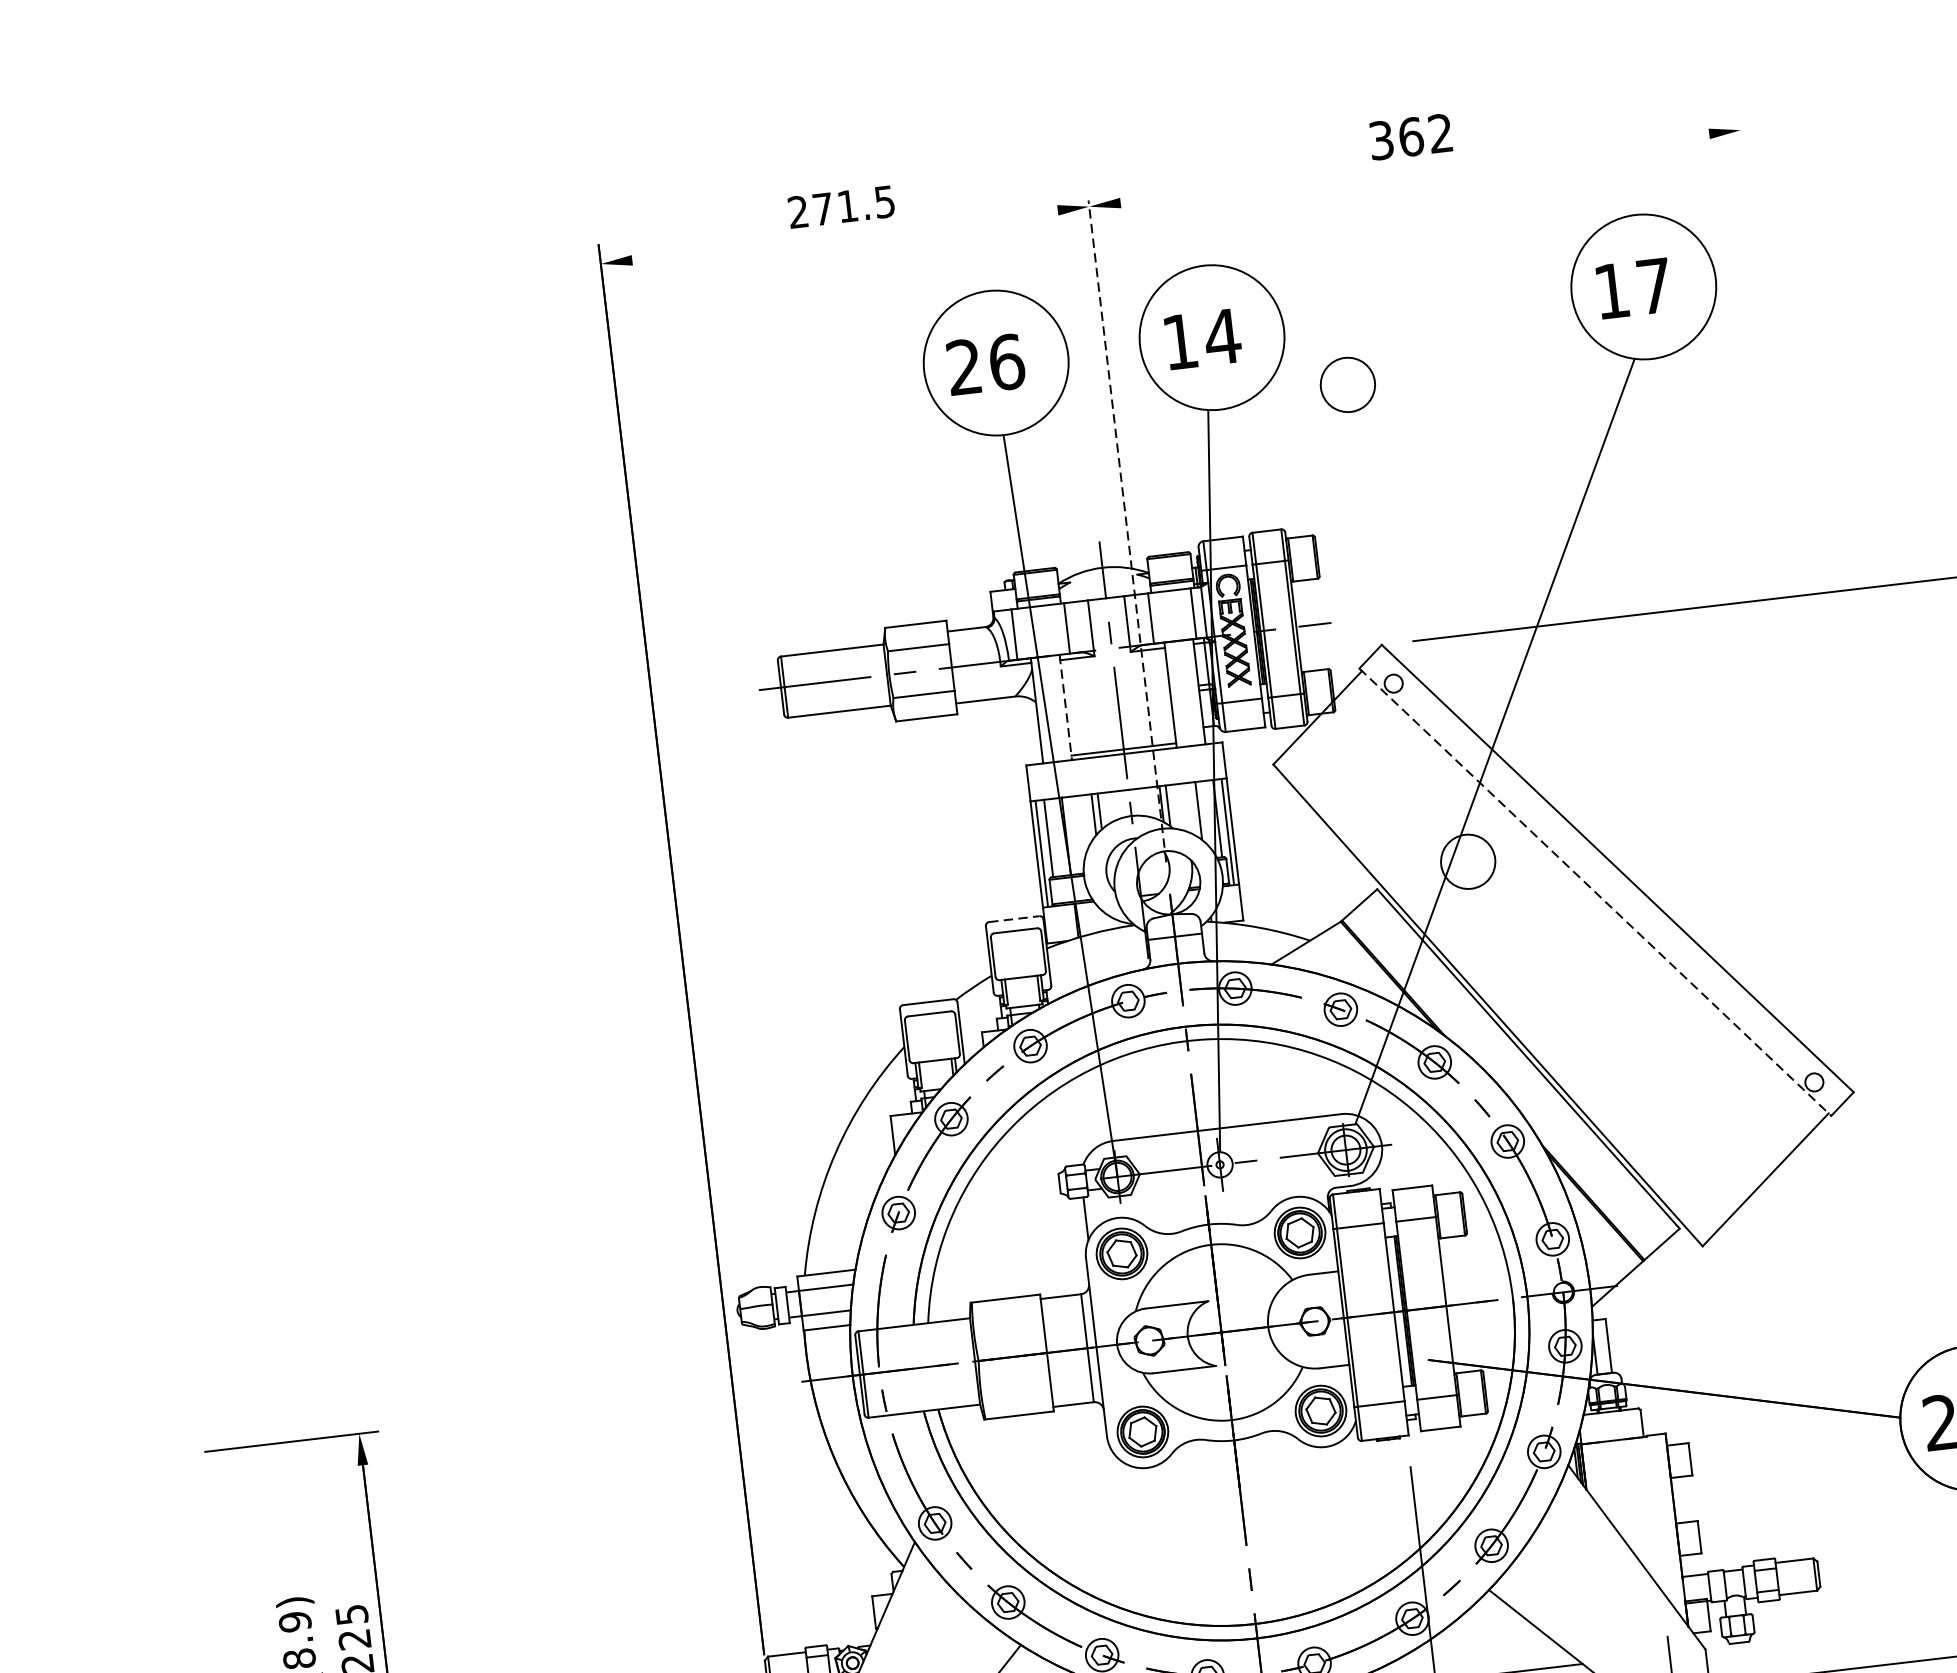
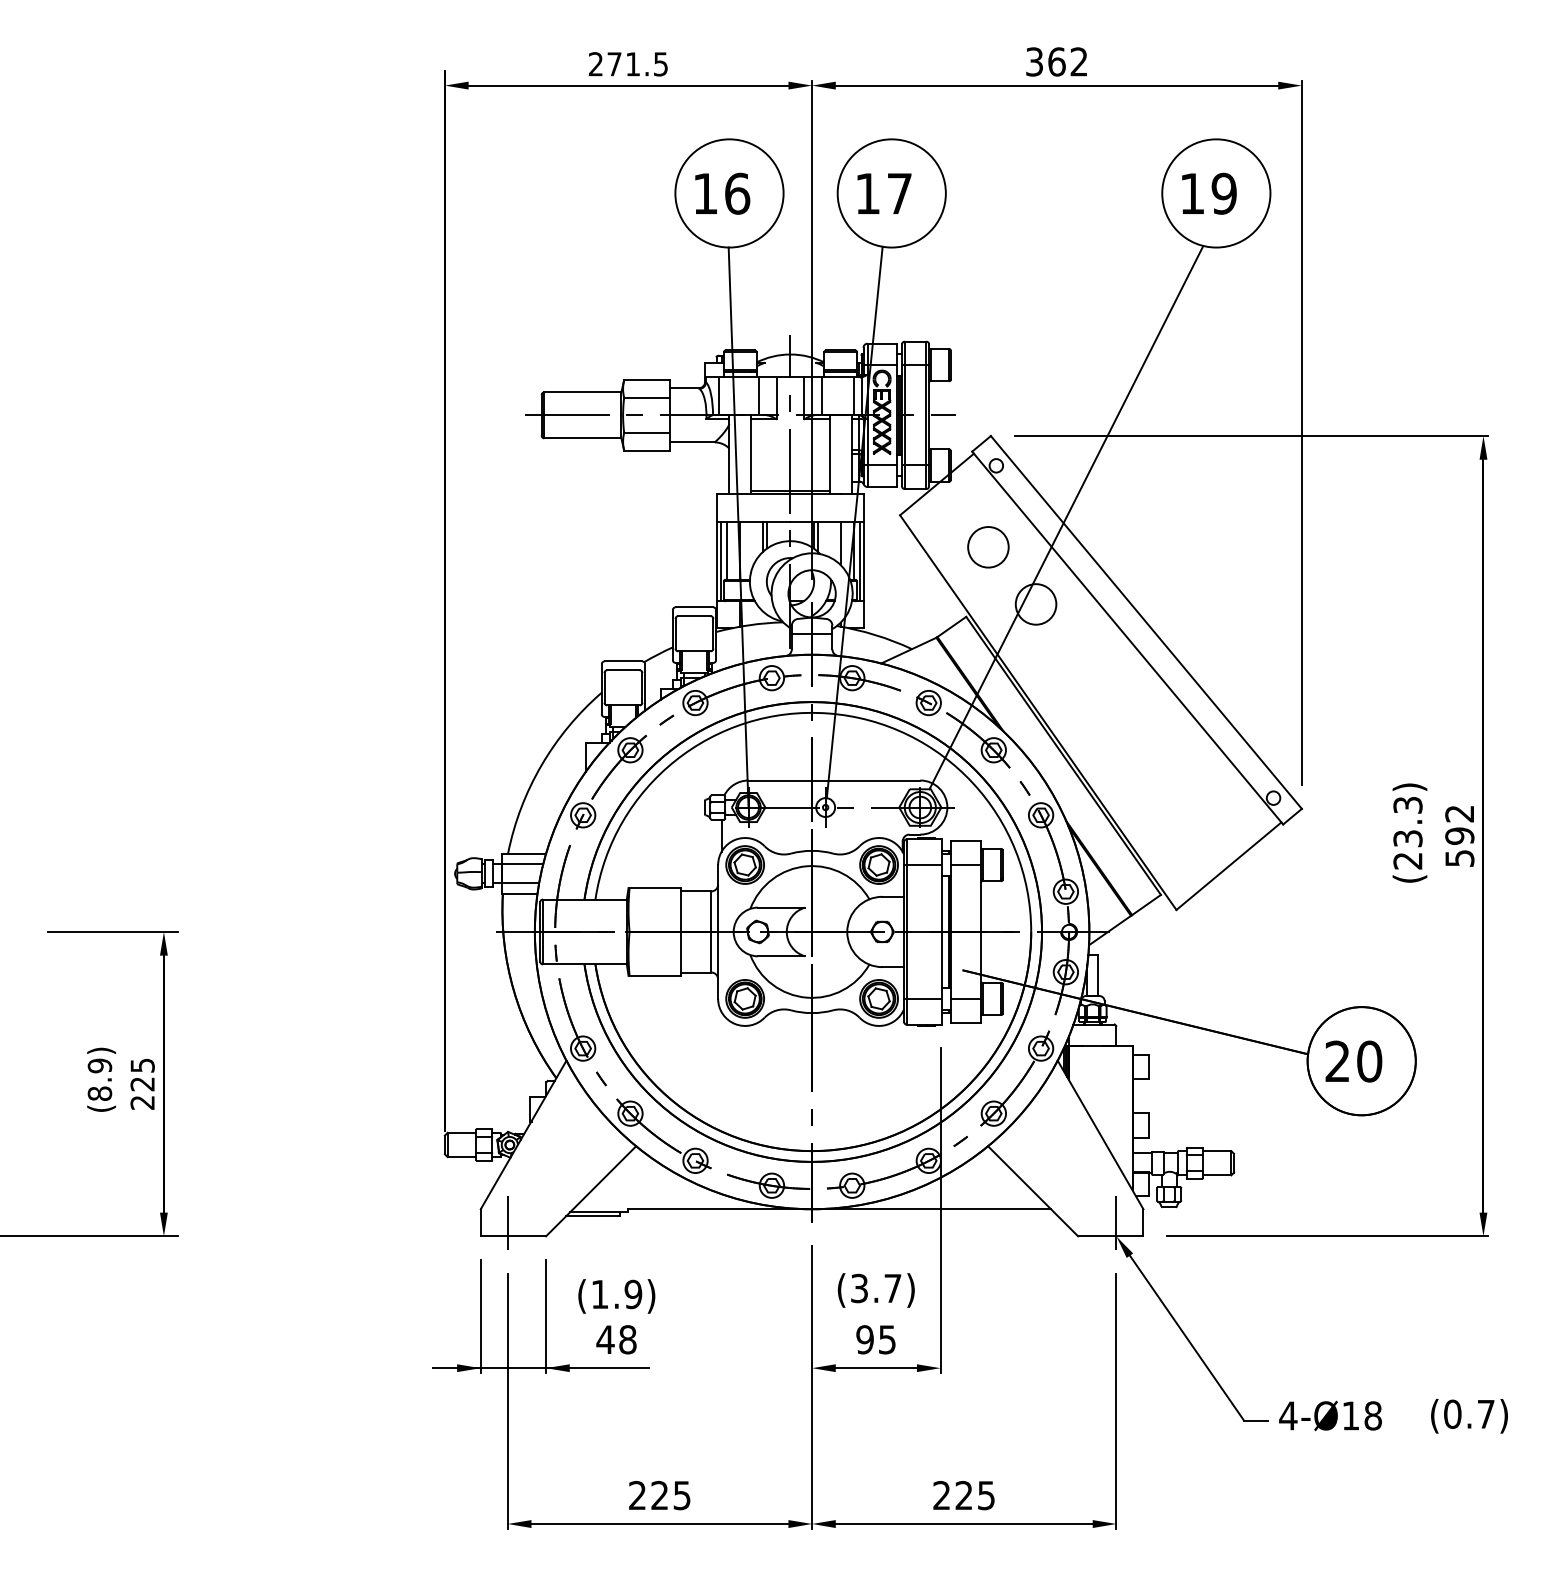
line: (1414, 168) -> (1056, 85), added
line: (844, 235) -> (628, 85), added
text: (1653, 285) -> (1223, 193), 17 -> 19
text: (1222, 336) -> (899, 193), 14 -> 17
text: (962, 365) -> (704, 192), 26 -> 16
circle: (1348, 385) -> (988, 547), moved
line: (1127, 531) -> (812, 329), dashed -> solid
line: (1794, 591) -> (1301, 432), added
line: (1066, 706) -> (751, 454), dashed -> solid
line: (1595, 892) -> (1127, 638), dashed -> solid
line: (1014, 919) -> (694, 607), dashed -> solid

